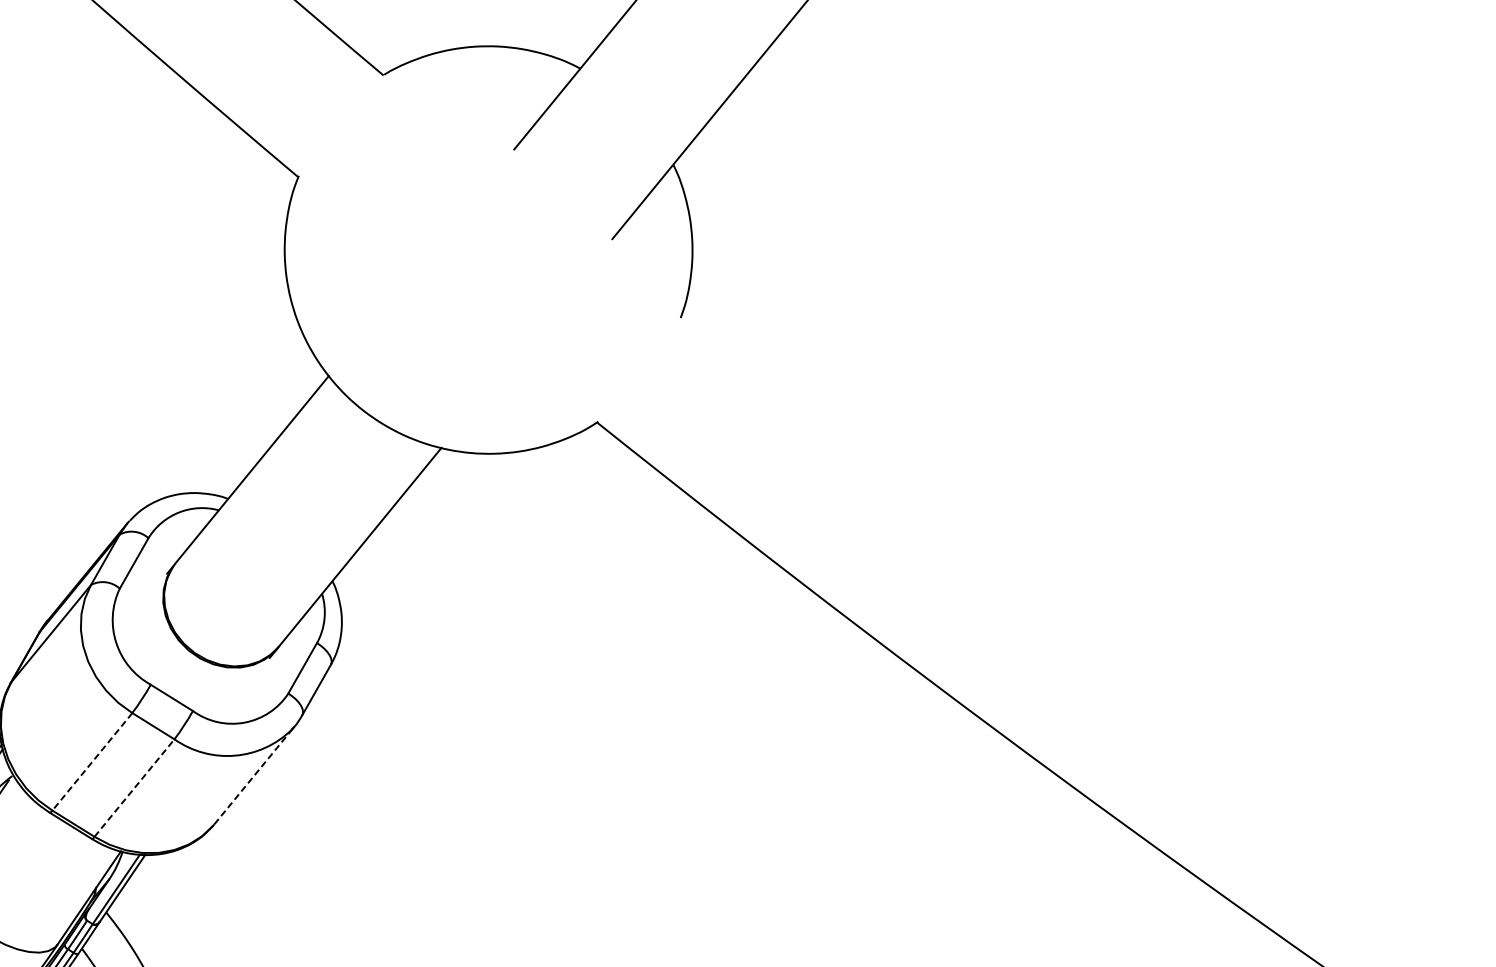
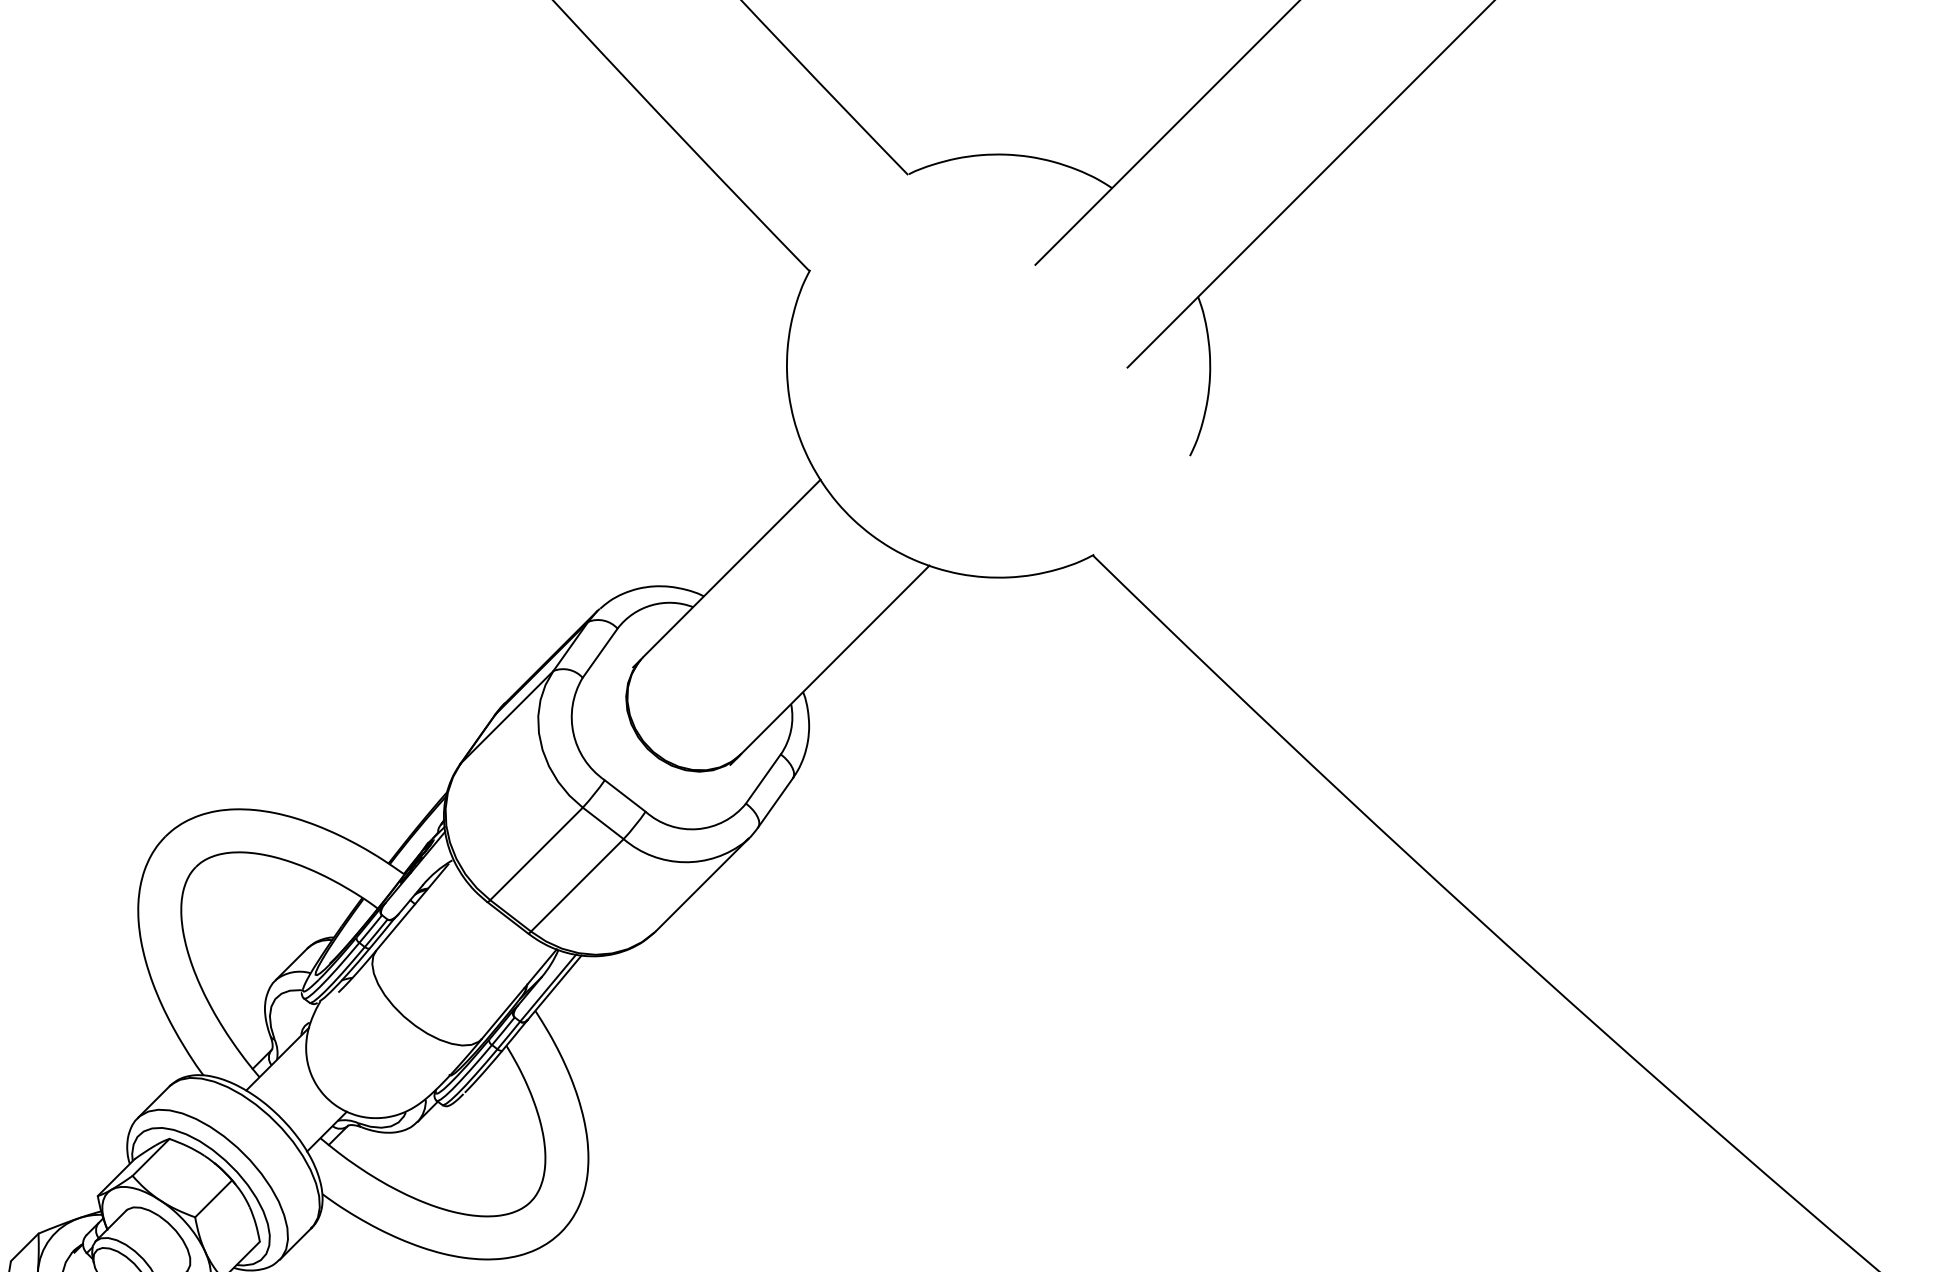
line: (92, 762) -> (536, 854), dashed -> solid
line: (254, 775) -> (702, 884), dashed -> solid
line: (134, 787) -> (577, 884), dashed -> solid

